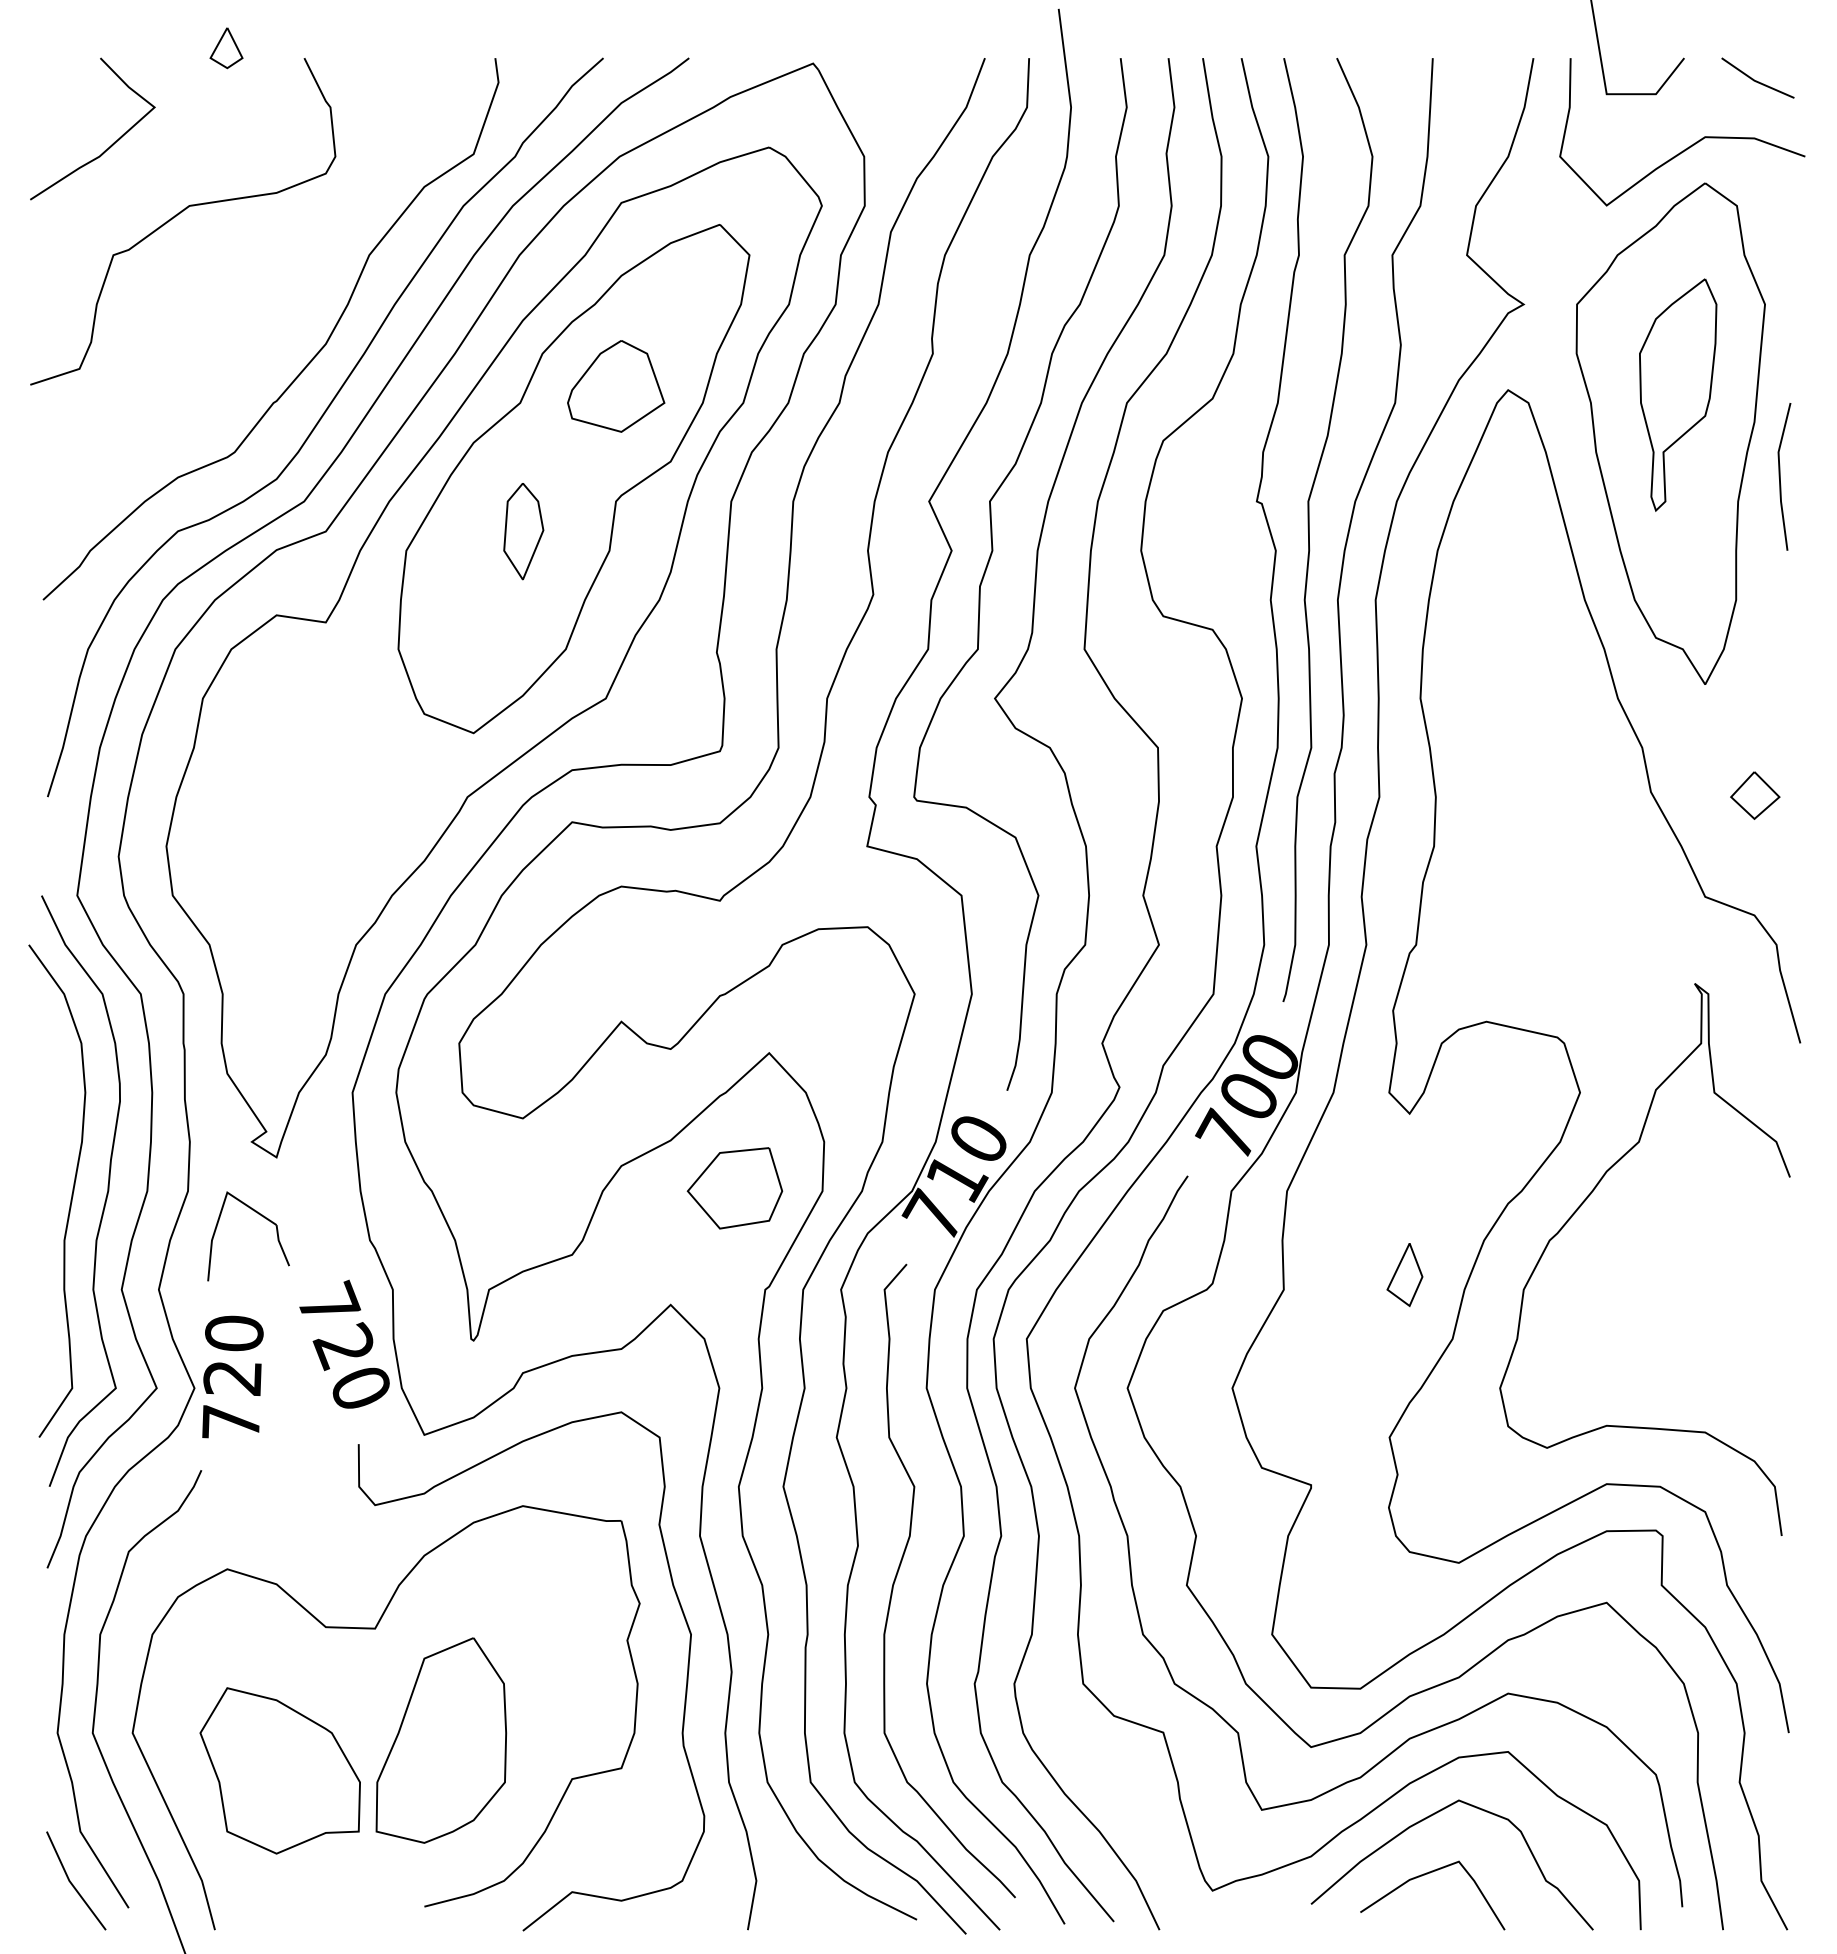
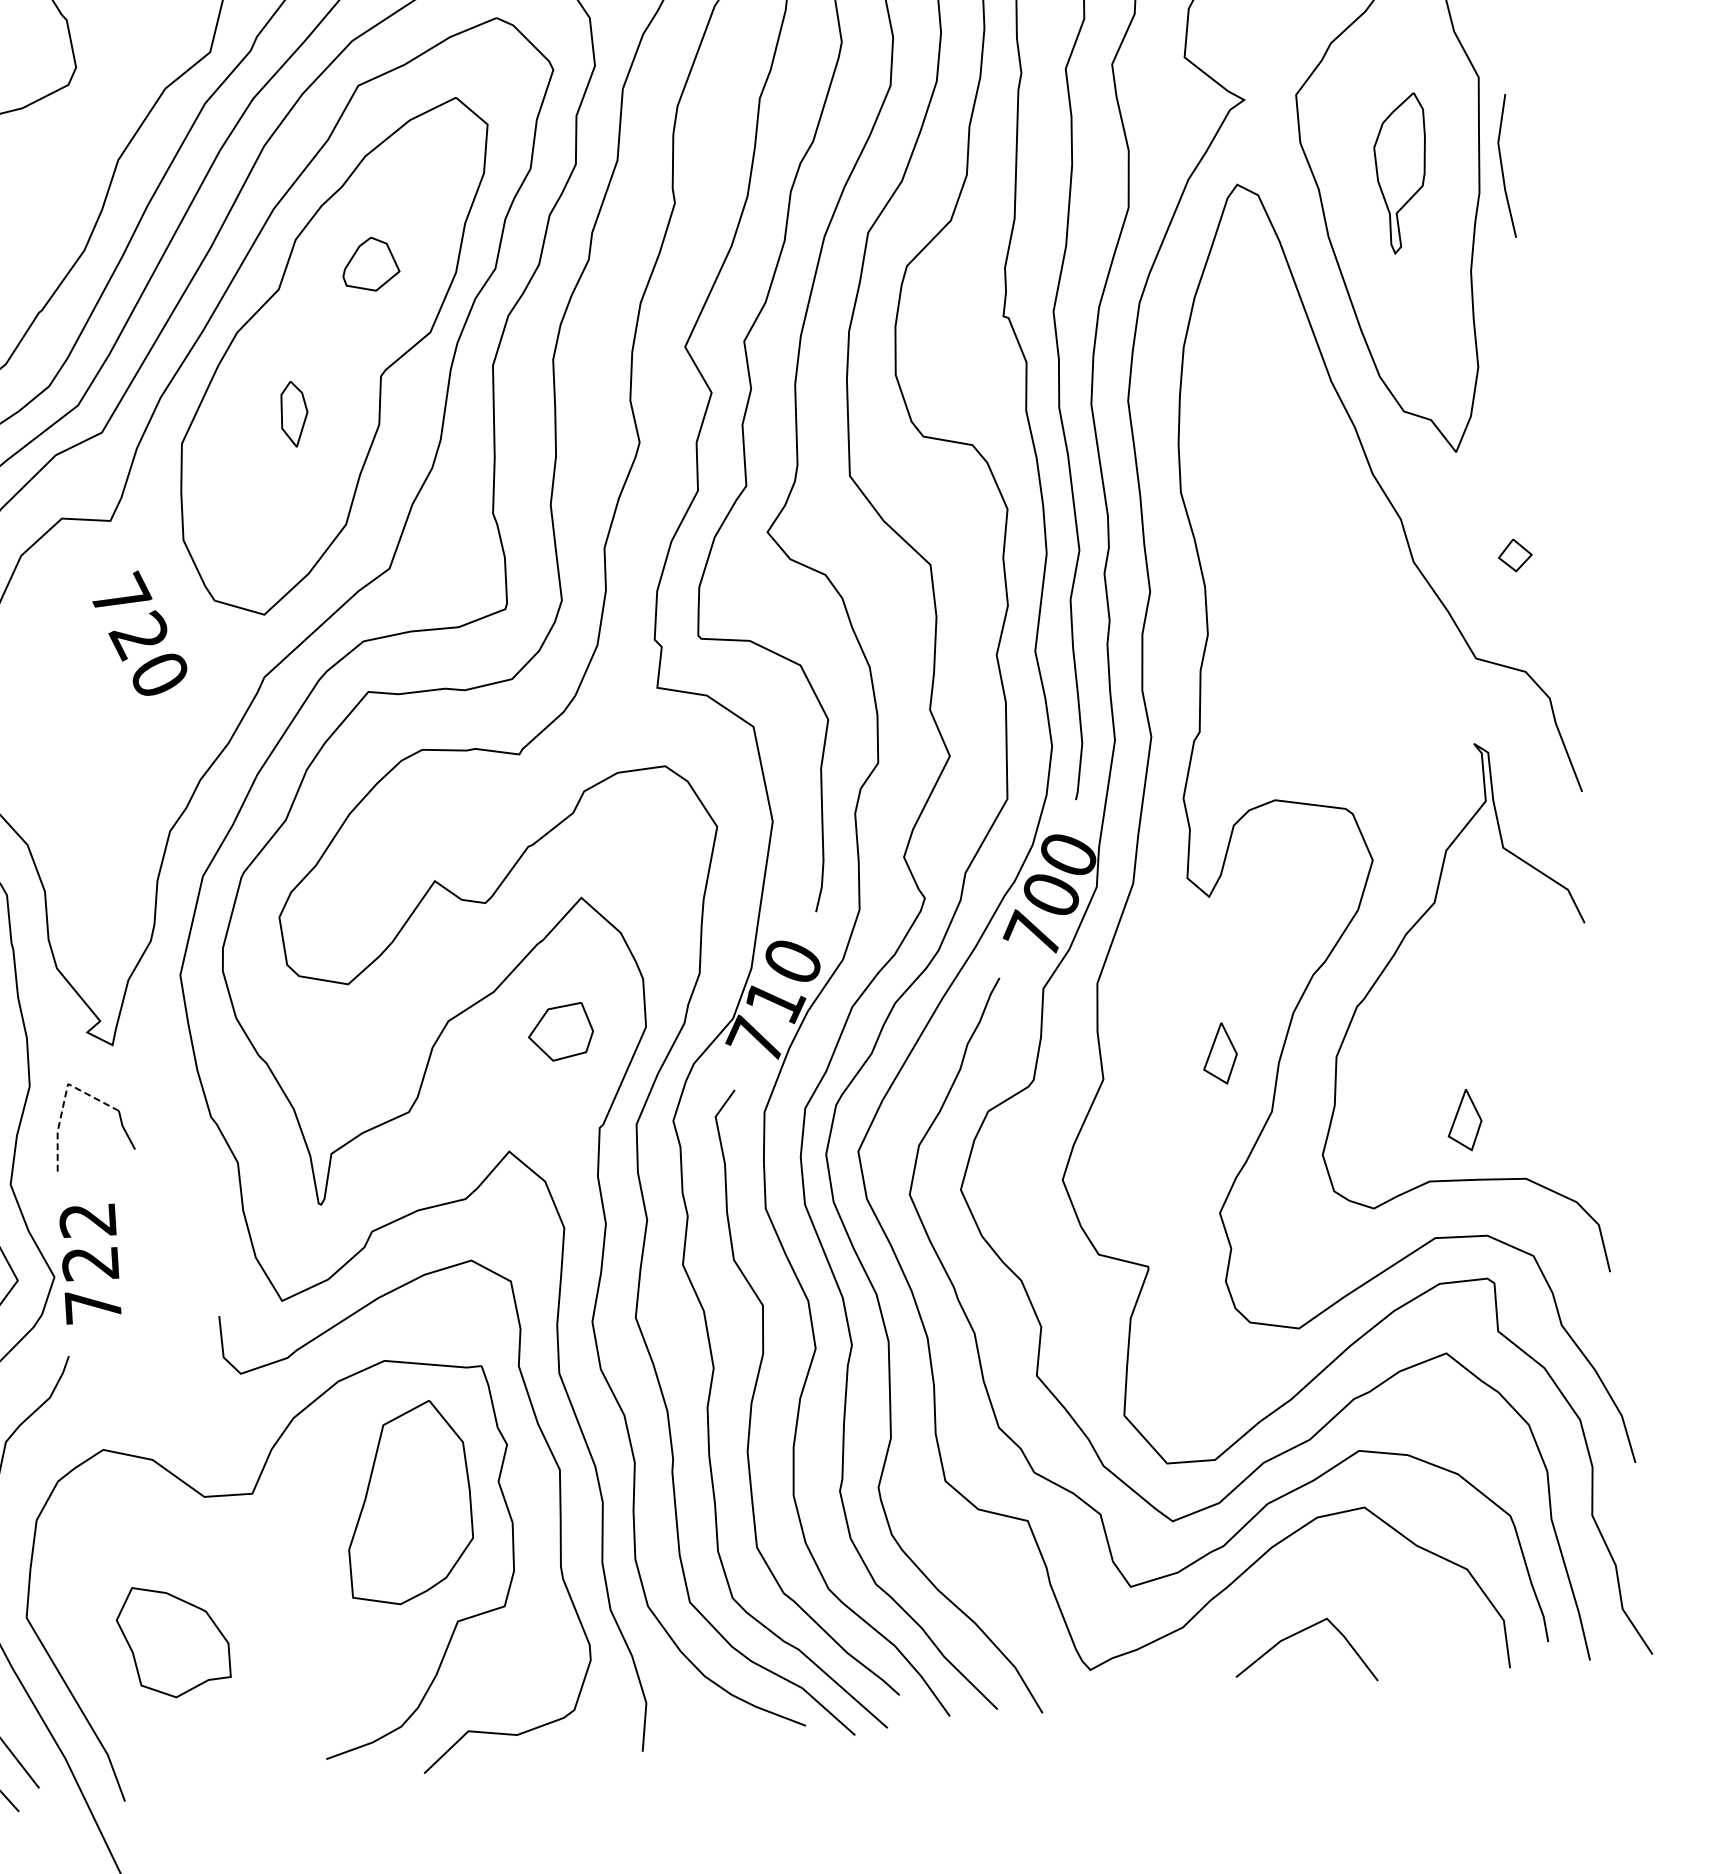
part: (616, 386) -> (370, 264), size x0.6
part: (1678, 394) -> (1403, 172), size x0.7
line: (1780, 476) -> (1502, 166), moved
part: (523, 531) -> (293, 414), size x0.7
part: (1755, 795) -> (1515, 555), size x0.7
part: (734, 1188) -> (560, 1032), size x0.7
line: (222, 1208) -> (64, 1099), solid -> dashed
text: (233, 1333) -> (87, 1220), 720 -> 722
text: (344, 1343) -> (139, 632), moved
part: (1647, 1366) -> (1463, 1120), added
part: (441, 1740) -> (407, 1503), moved
part: (279, 1770) -> (172, 1640), size x0.7
curve: (1426, 1819) -> (1291, 1580), removed

